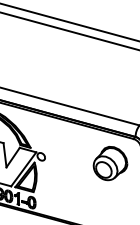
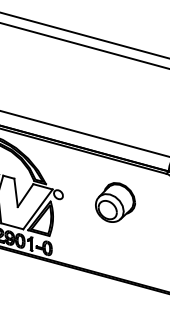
part: (110, 163) -> (115, 202), moved

